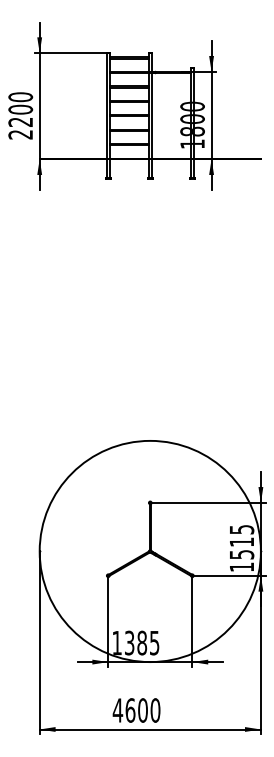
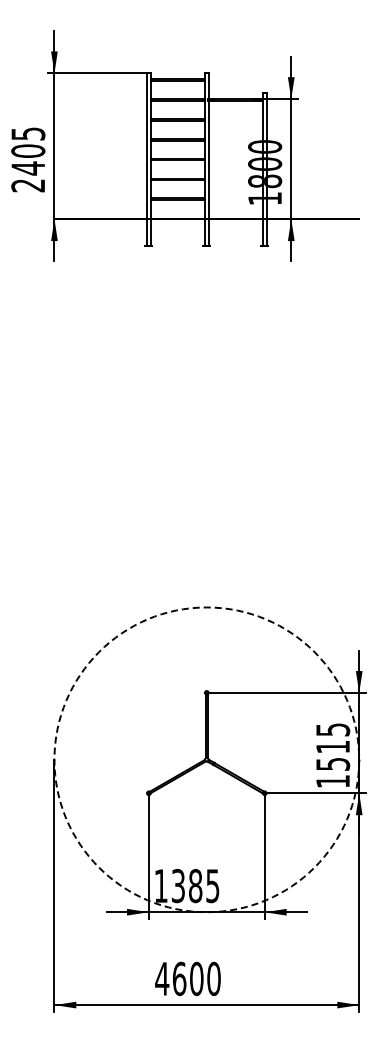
text: (20, 109) -> (28, 151), 2200 -> 2405
circle: (150, 551) -> (206, 759), solid -> dashed

